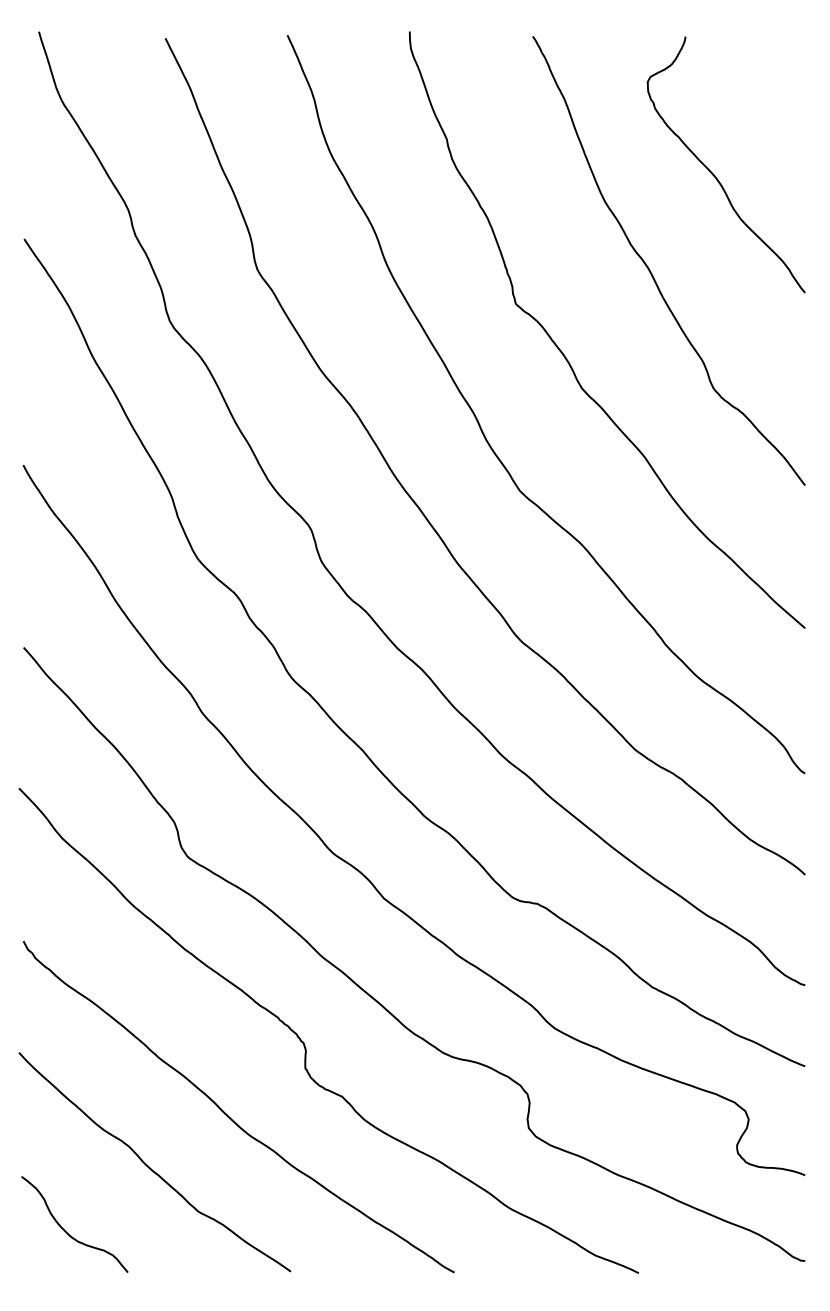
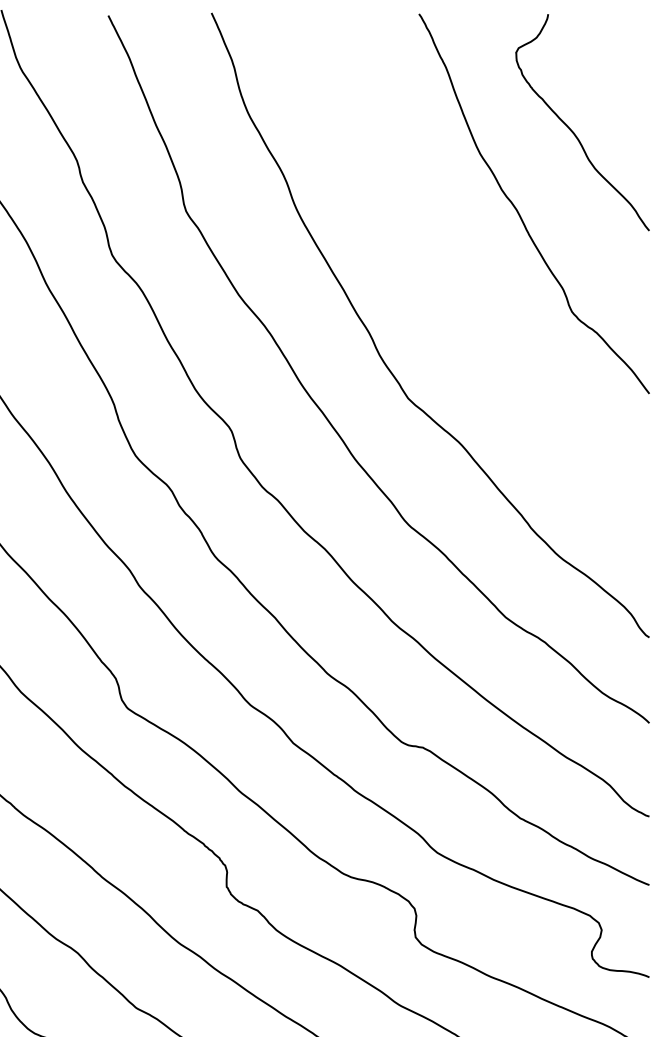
curve: (566, 357) -> (447, 285), removed

